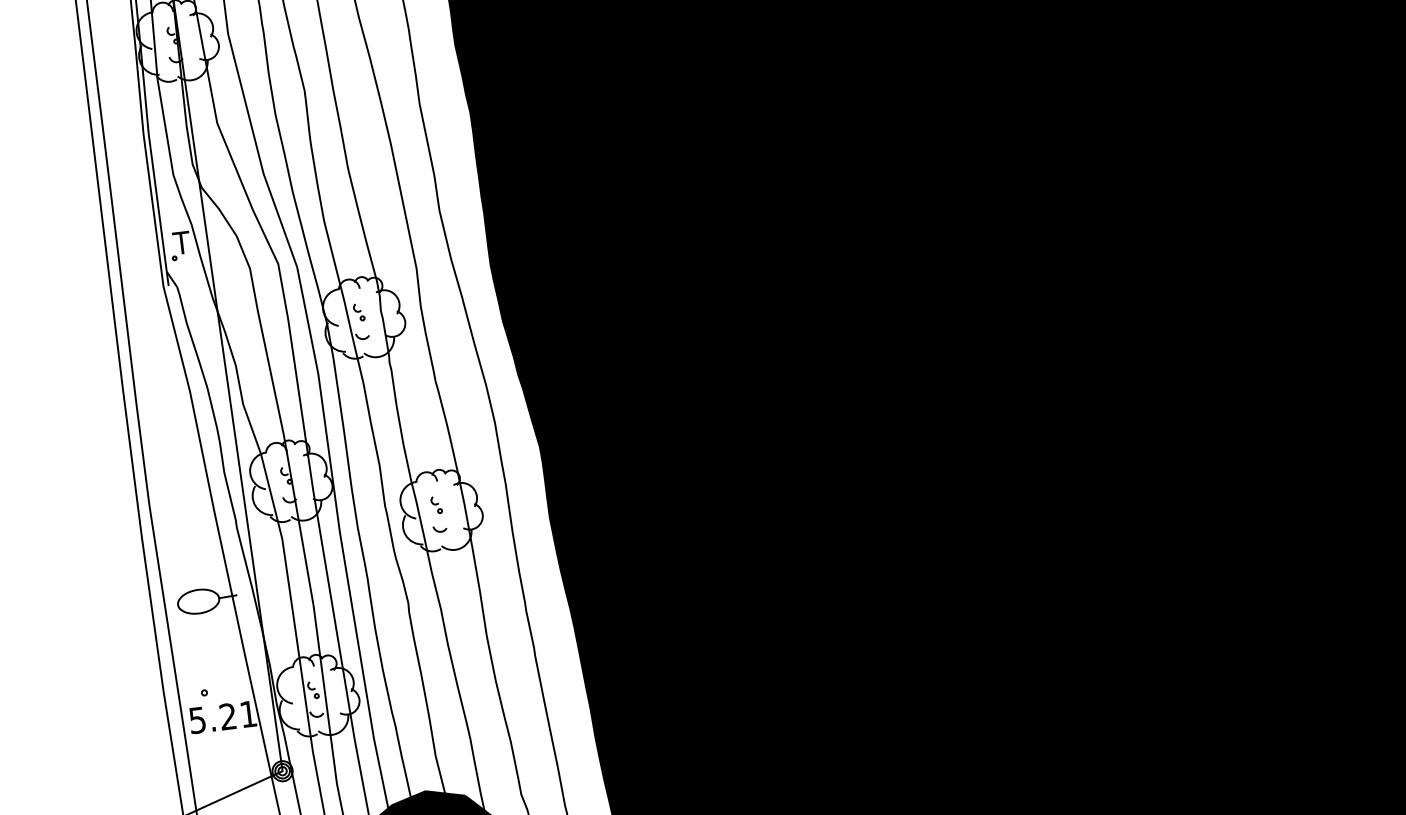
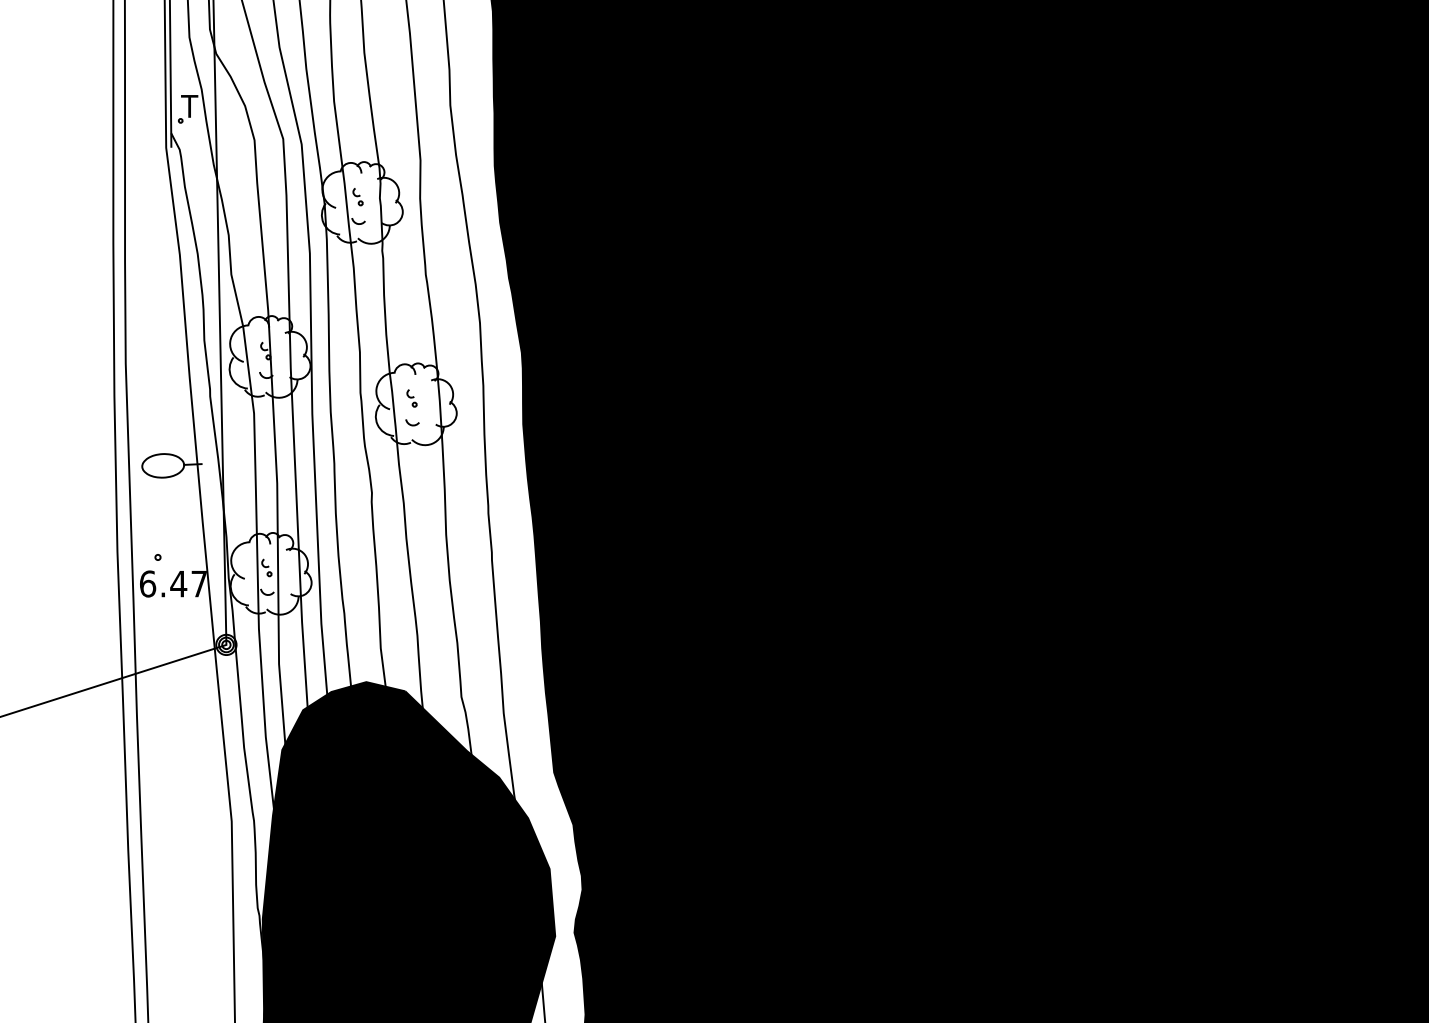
text: (222, 716) -> (173, 583), 5.21 -> 6.47

